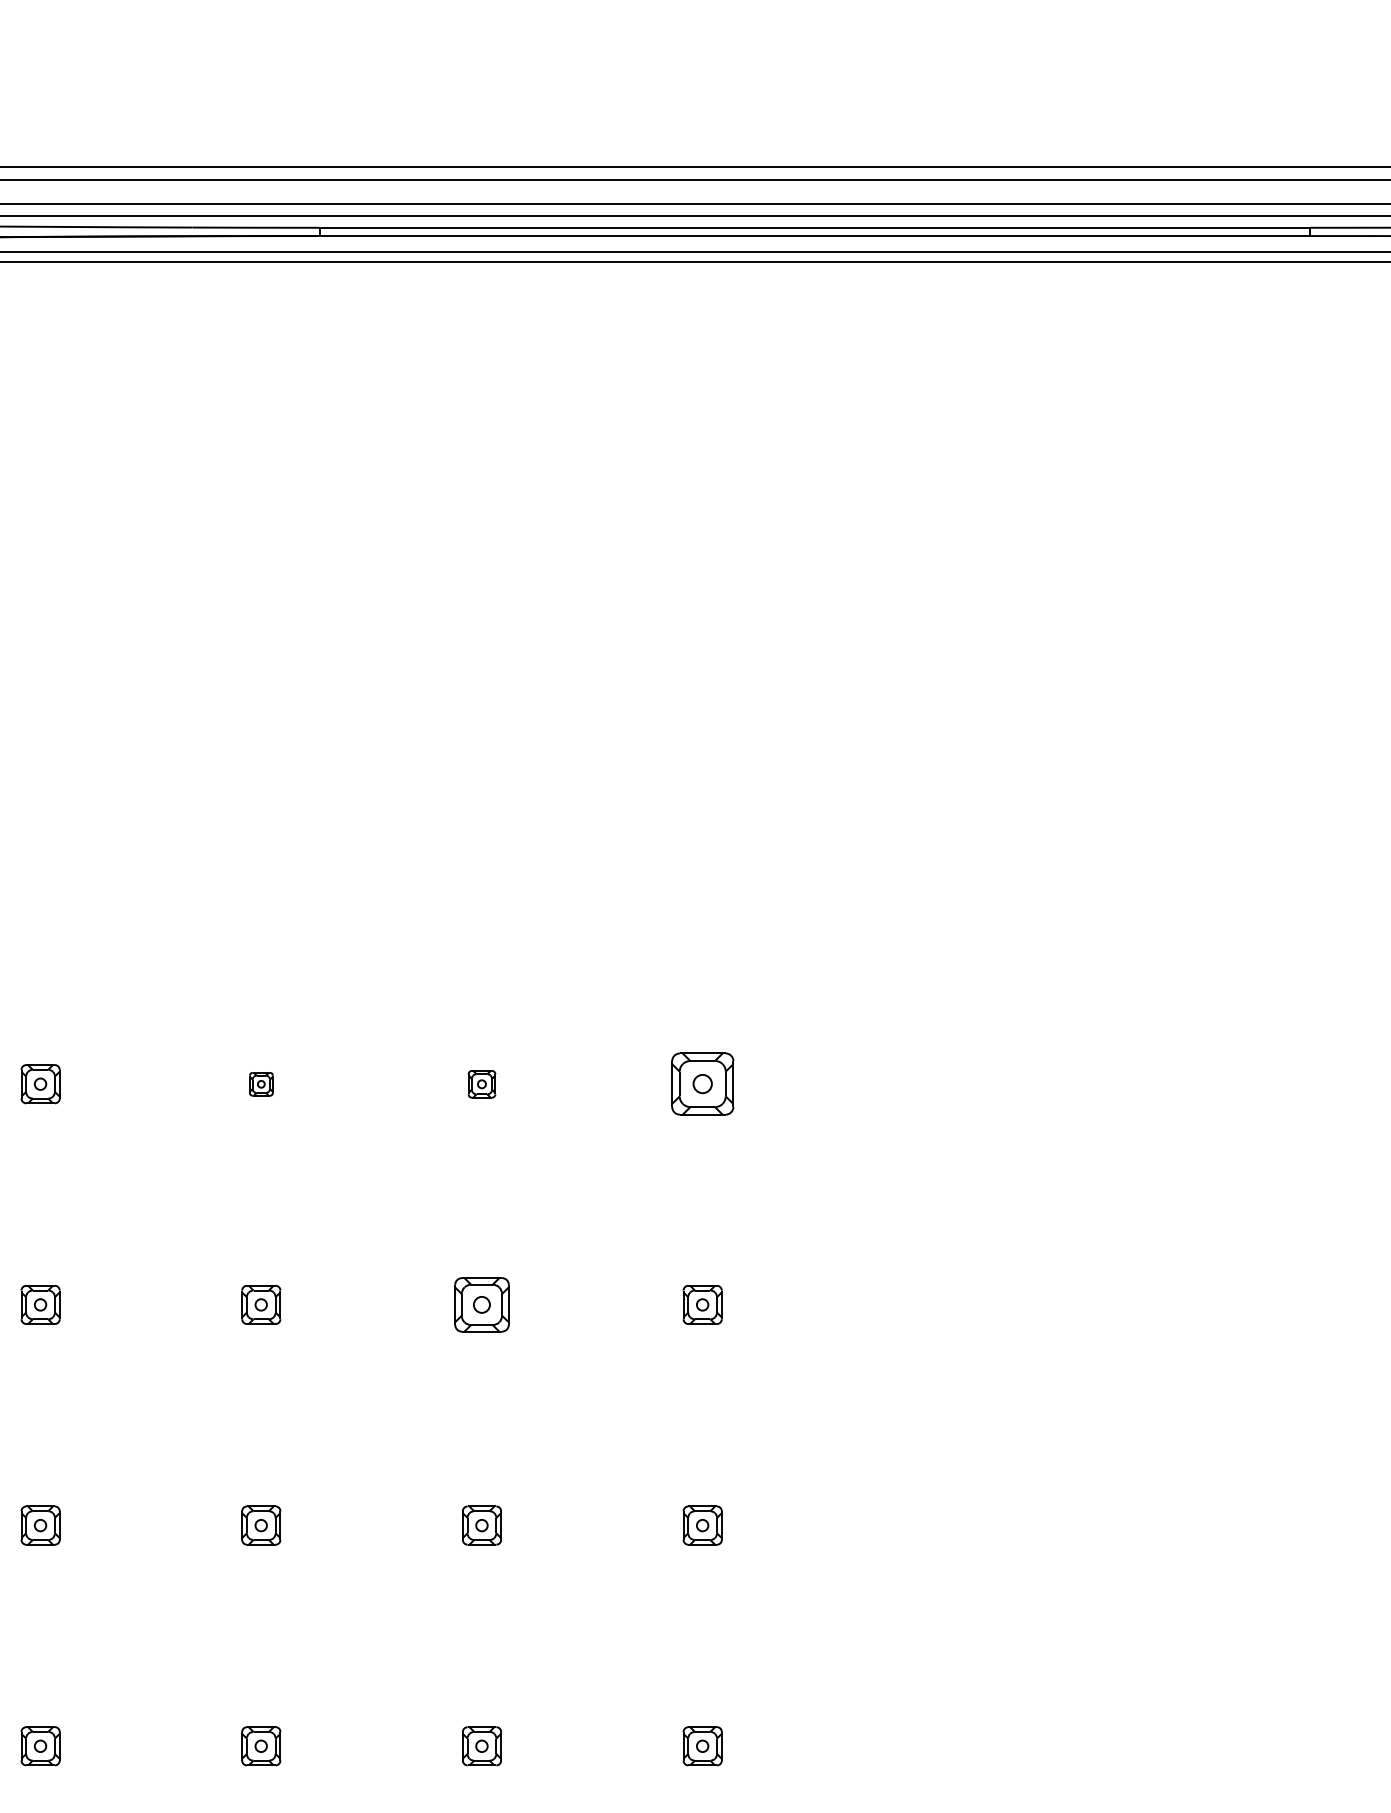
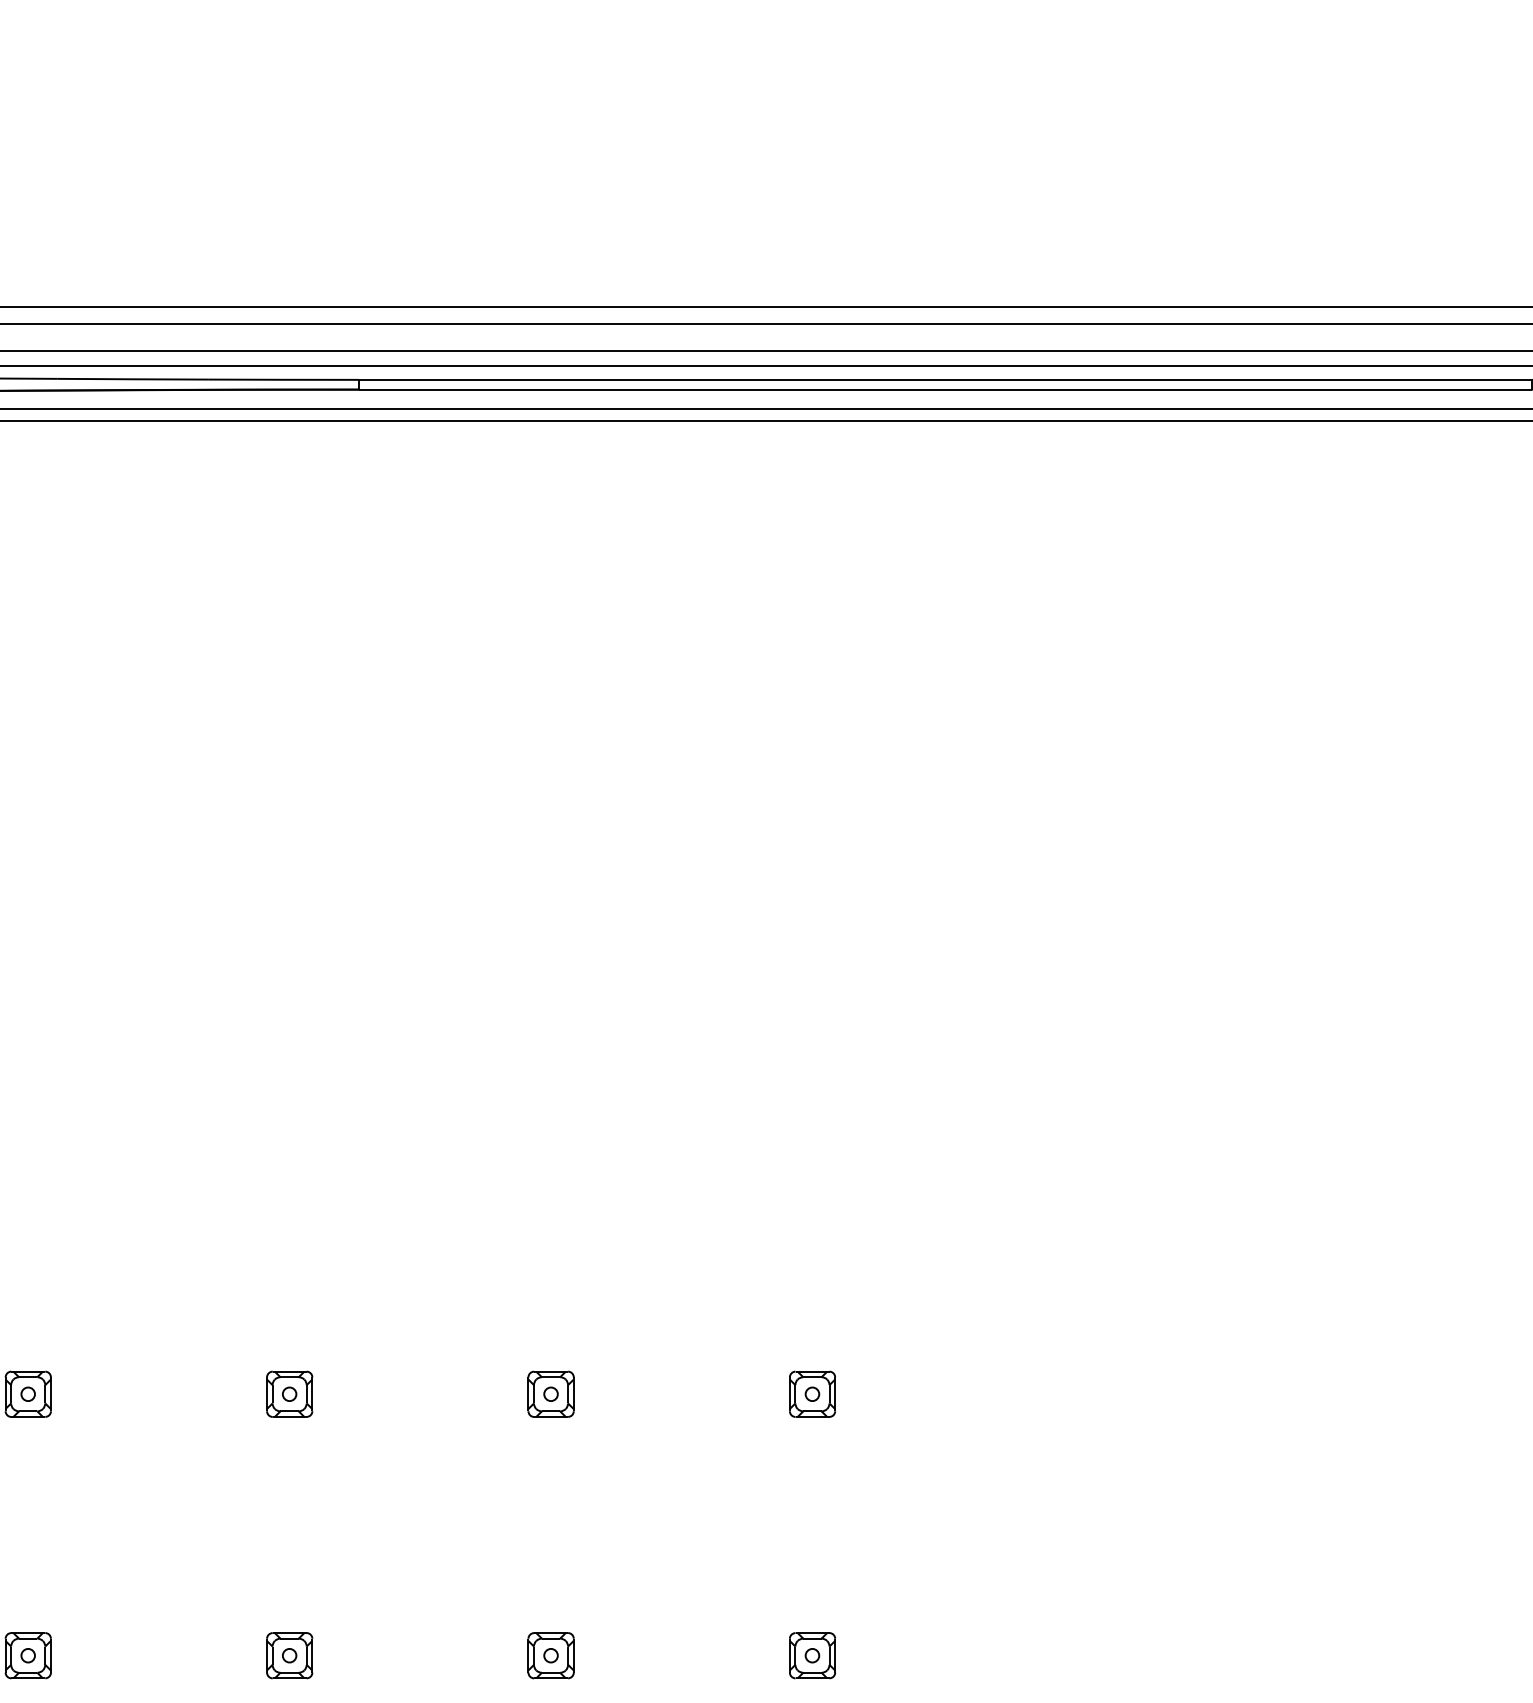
part: (261, 1084) -> (289, 1394), size x1.67
part: (481, 1084) -> (550, 1394), size x1.43
part: (702, 1084) -> (812, 1394), size x0.62
part: (481, 1304) -> (550, 1655), size x0.71

